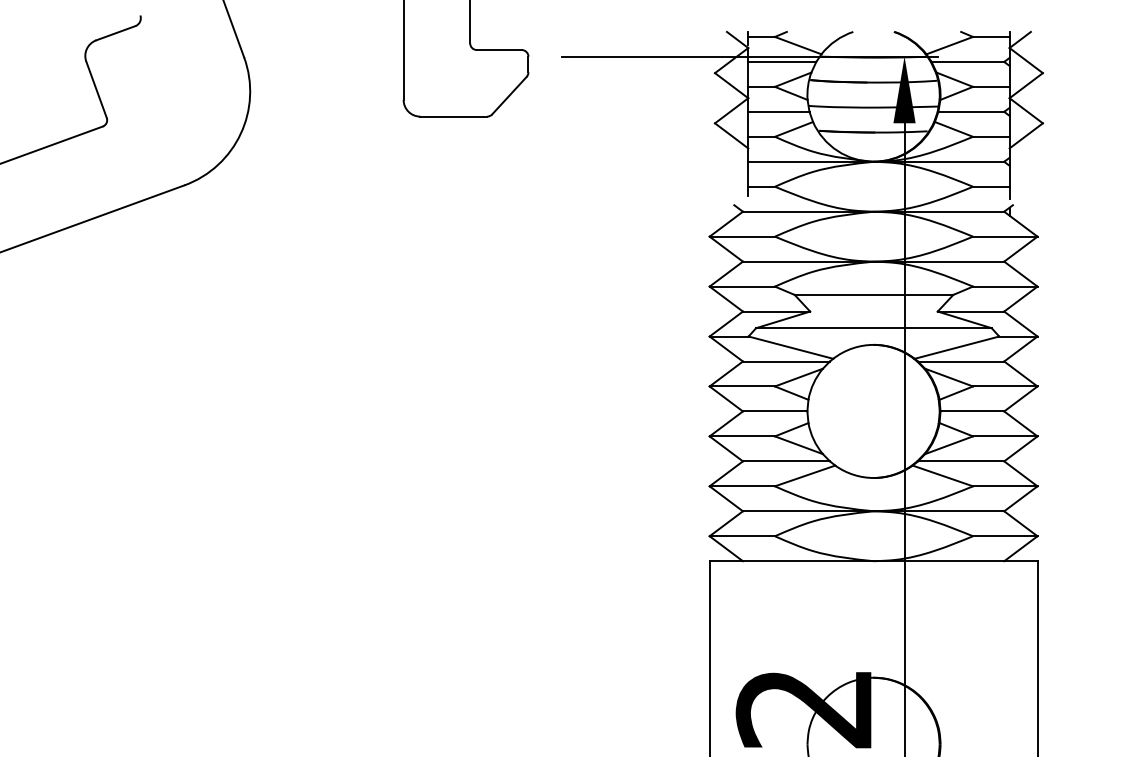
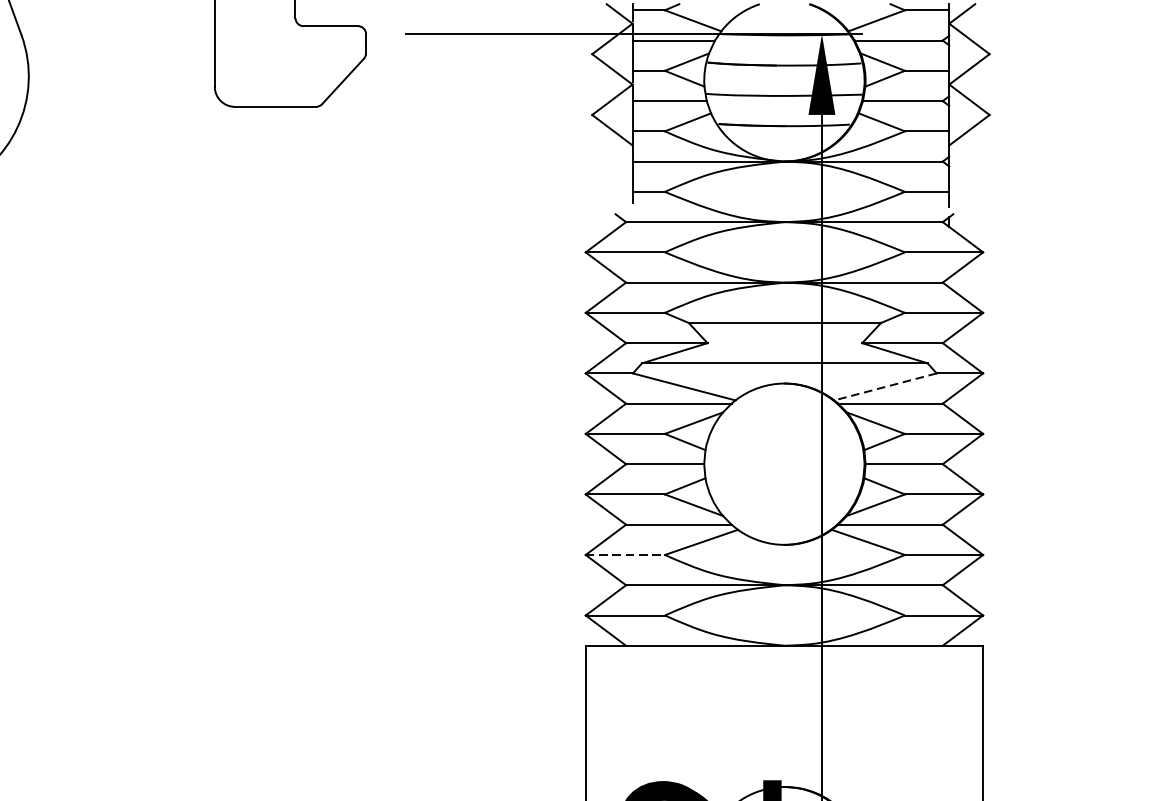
line: (957, 347) -> (886, 386), solid -> dashed
line: (742, 486) -> (625, 555), solid -> dashed

